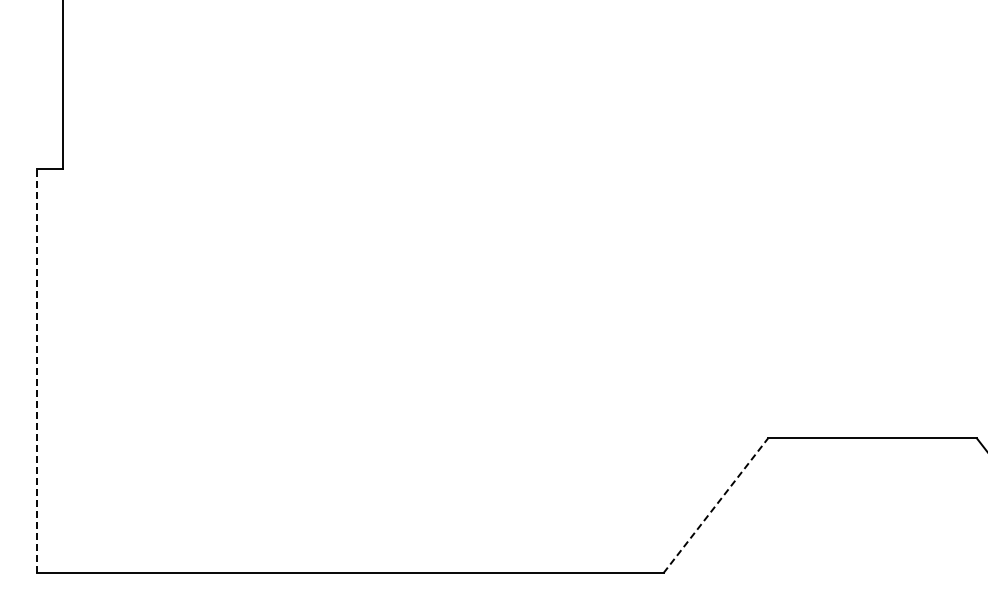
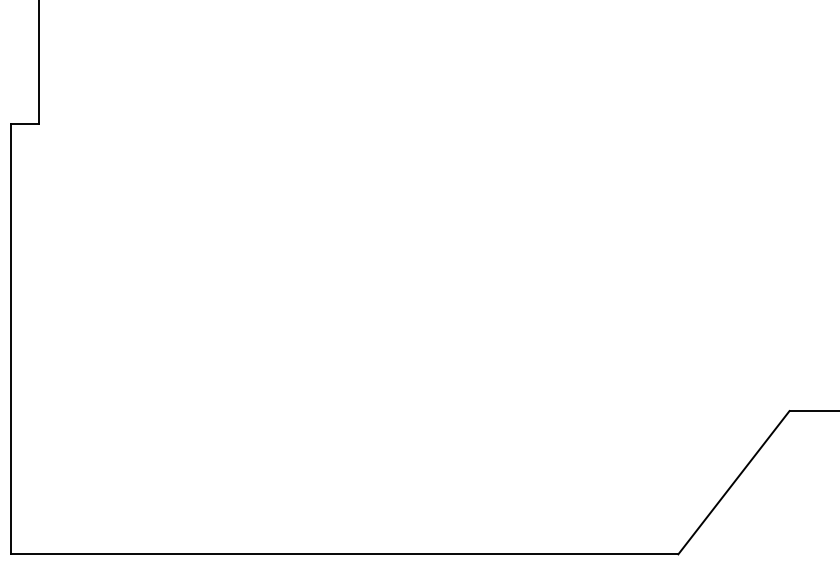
line: (36, 371) -> (11, 339), dashed -> solid
line: (716, 505) -> (734, 482), dashed -> solid

